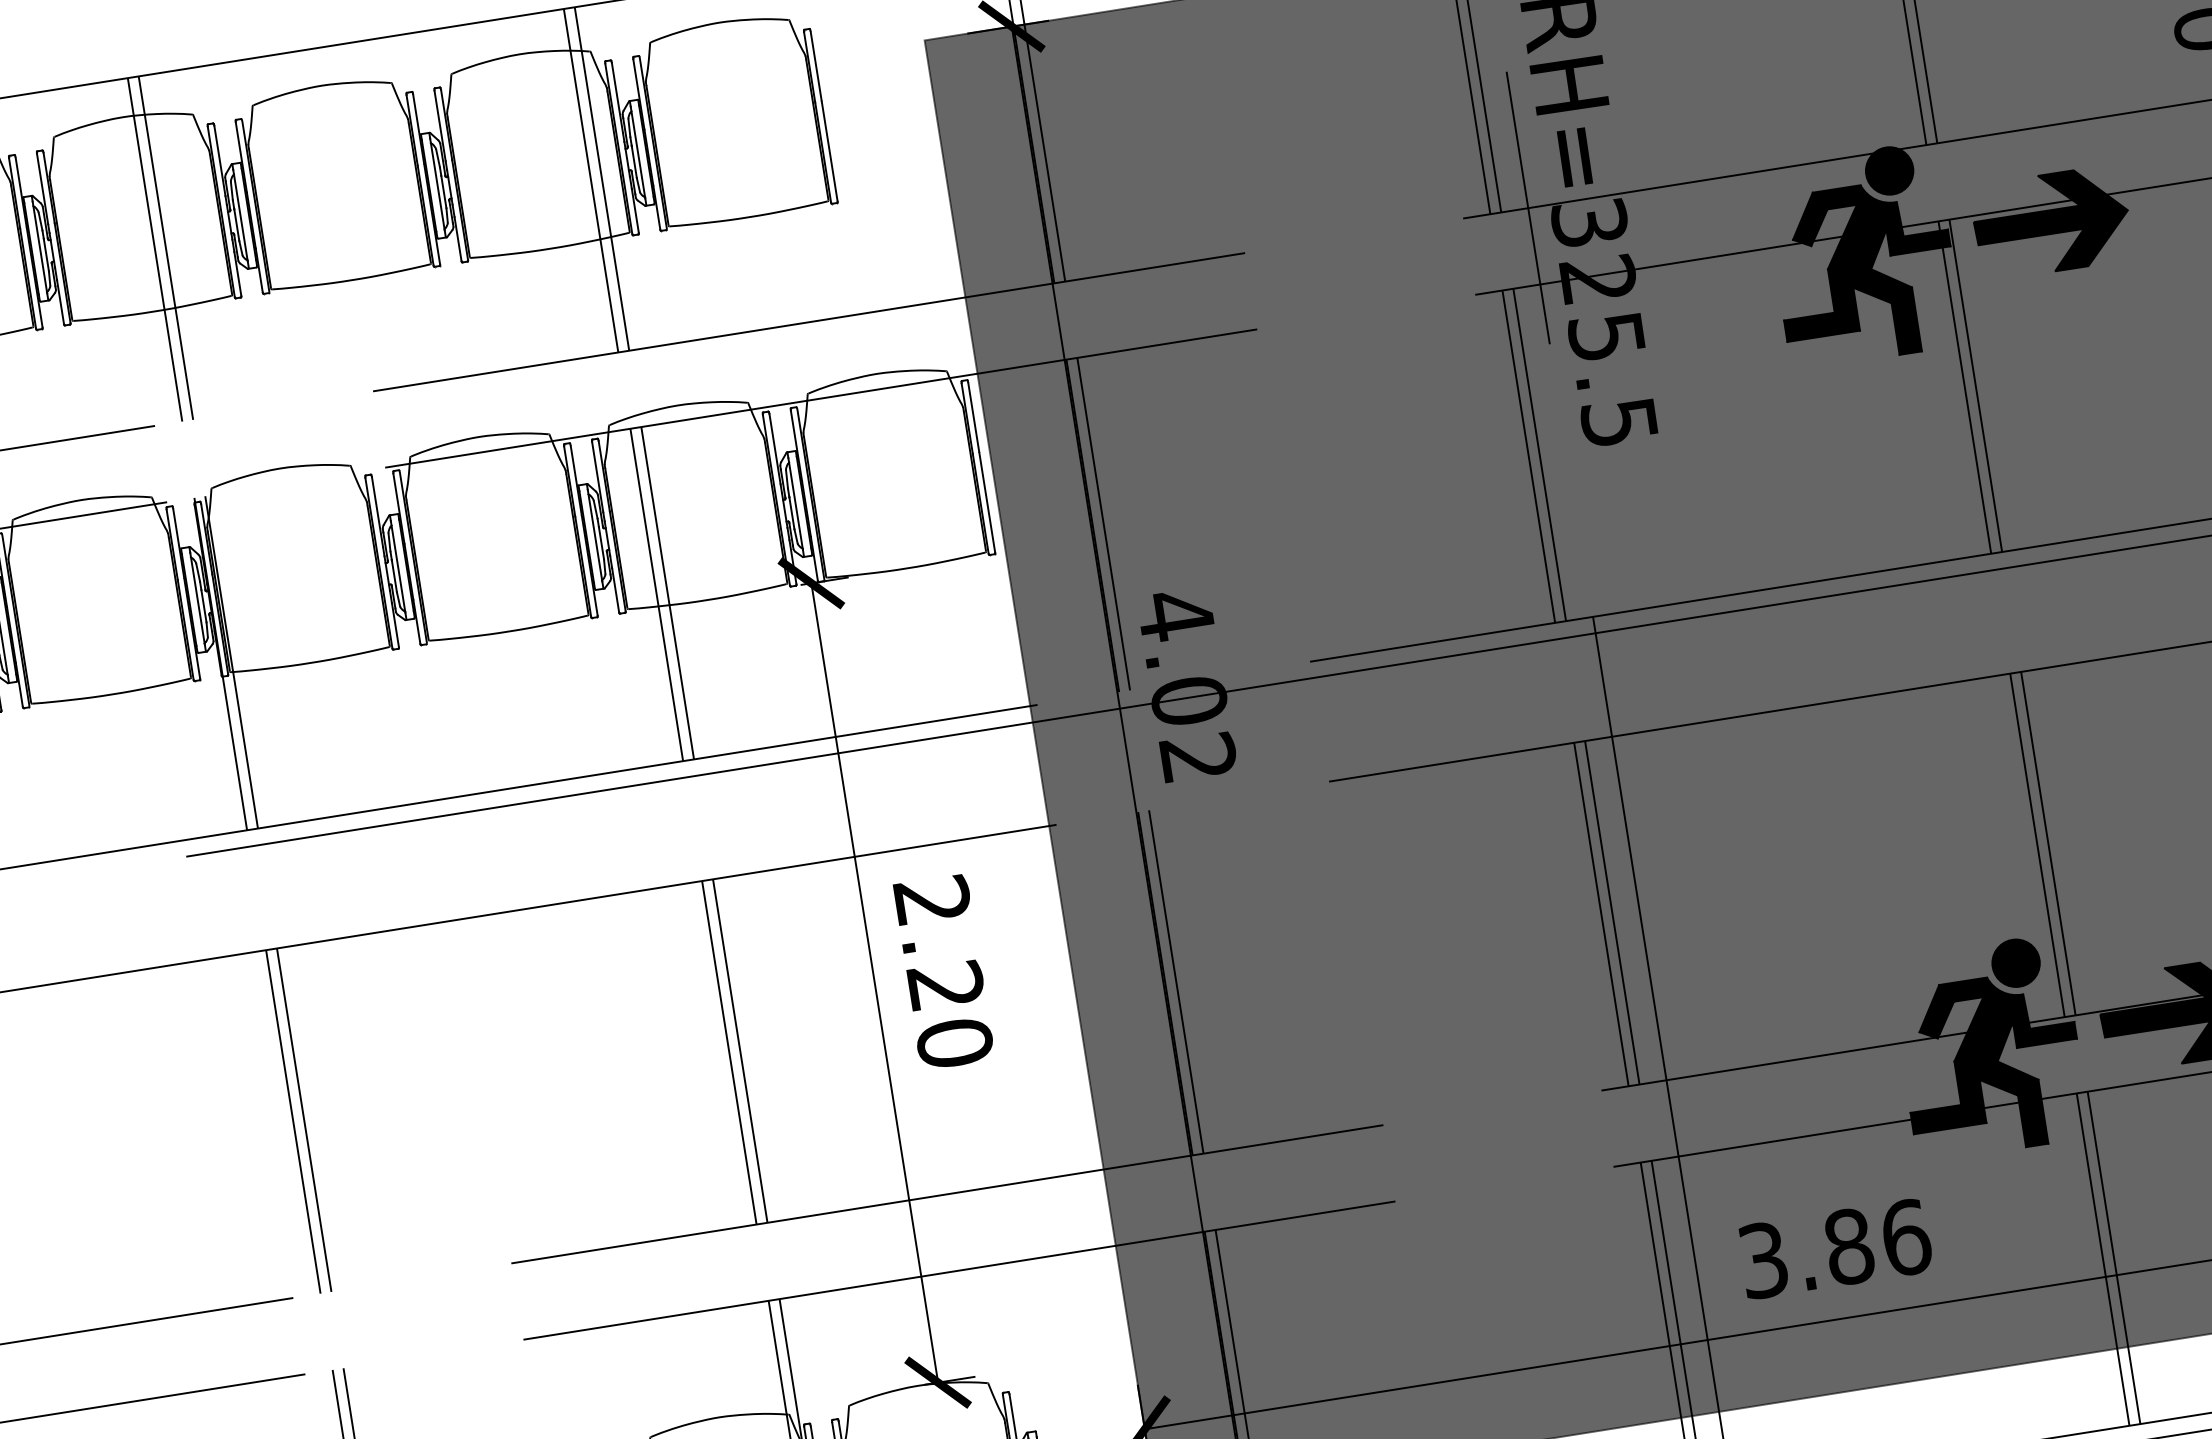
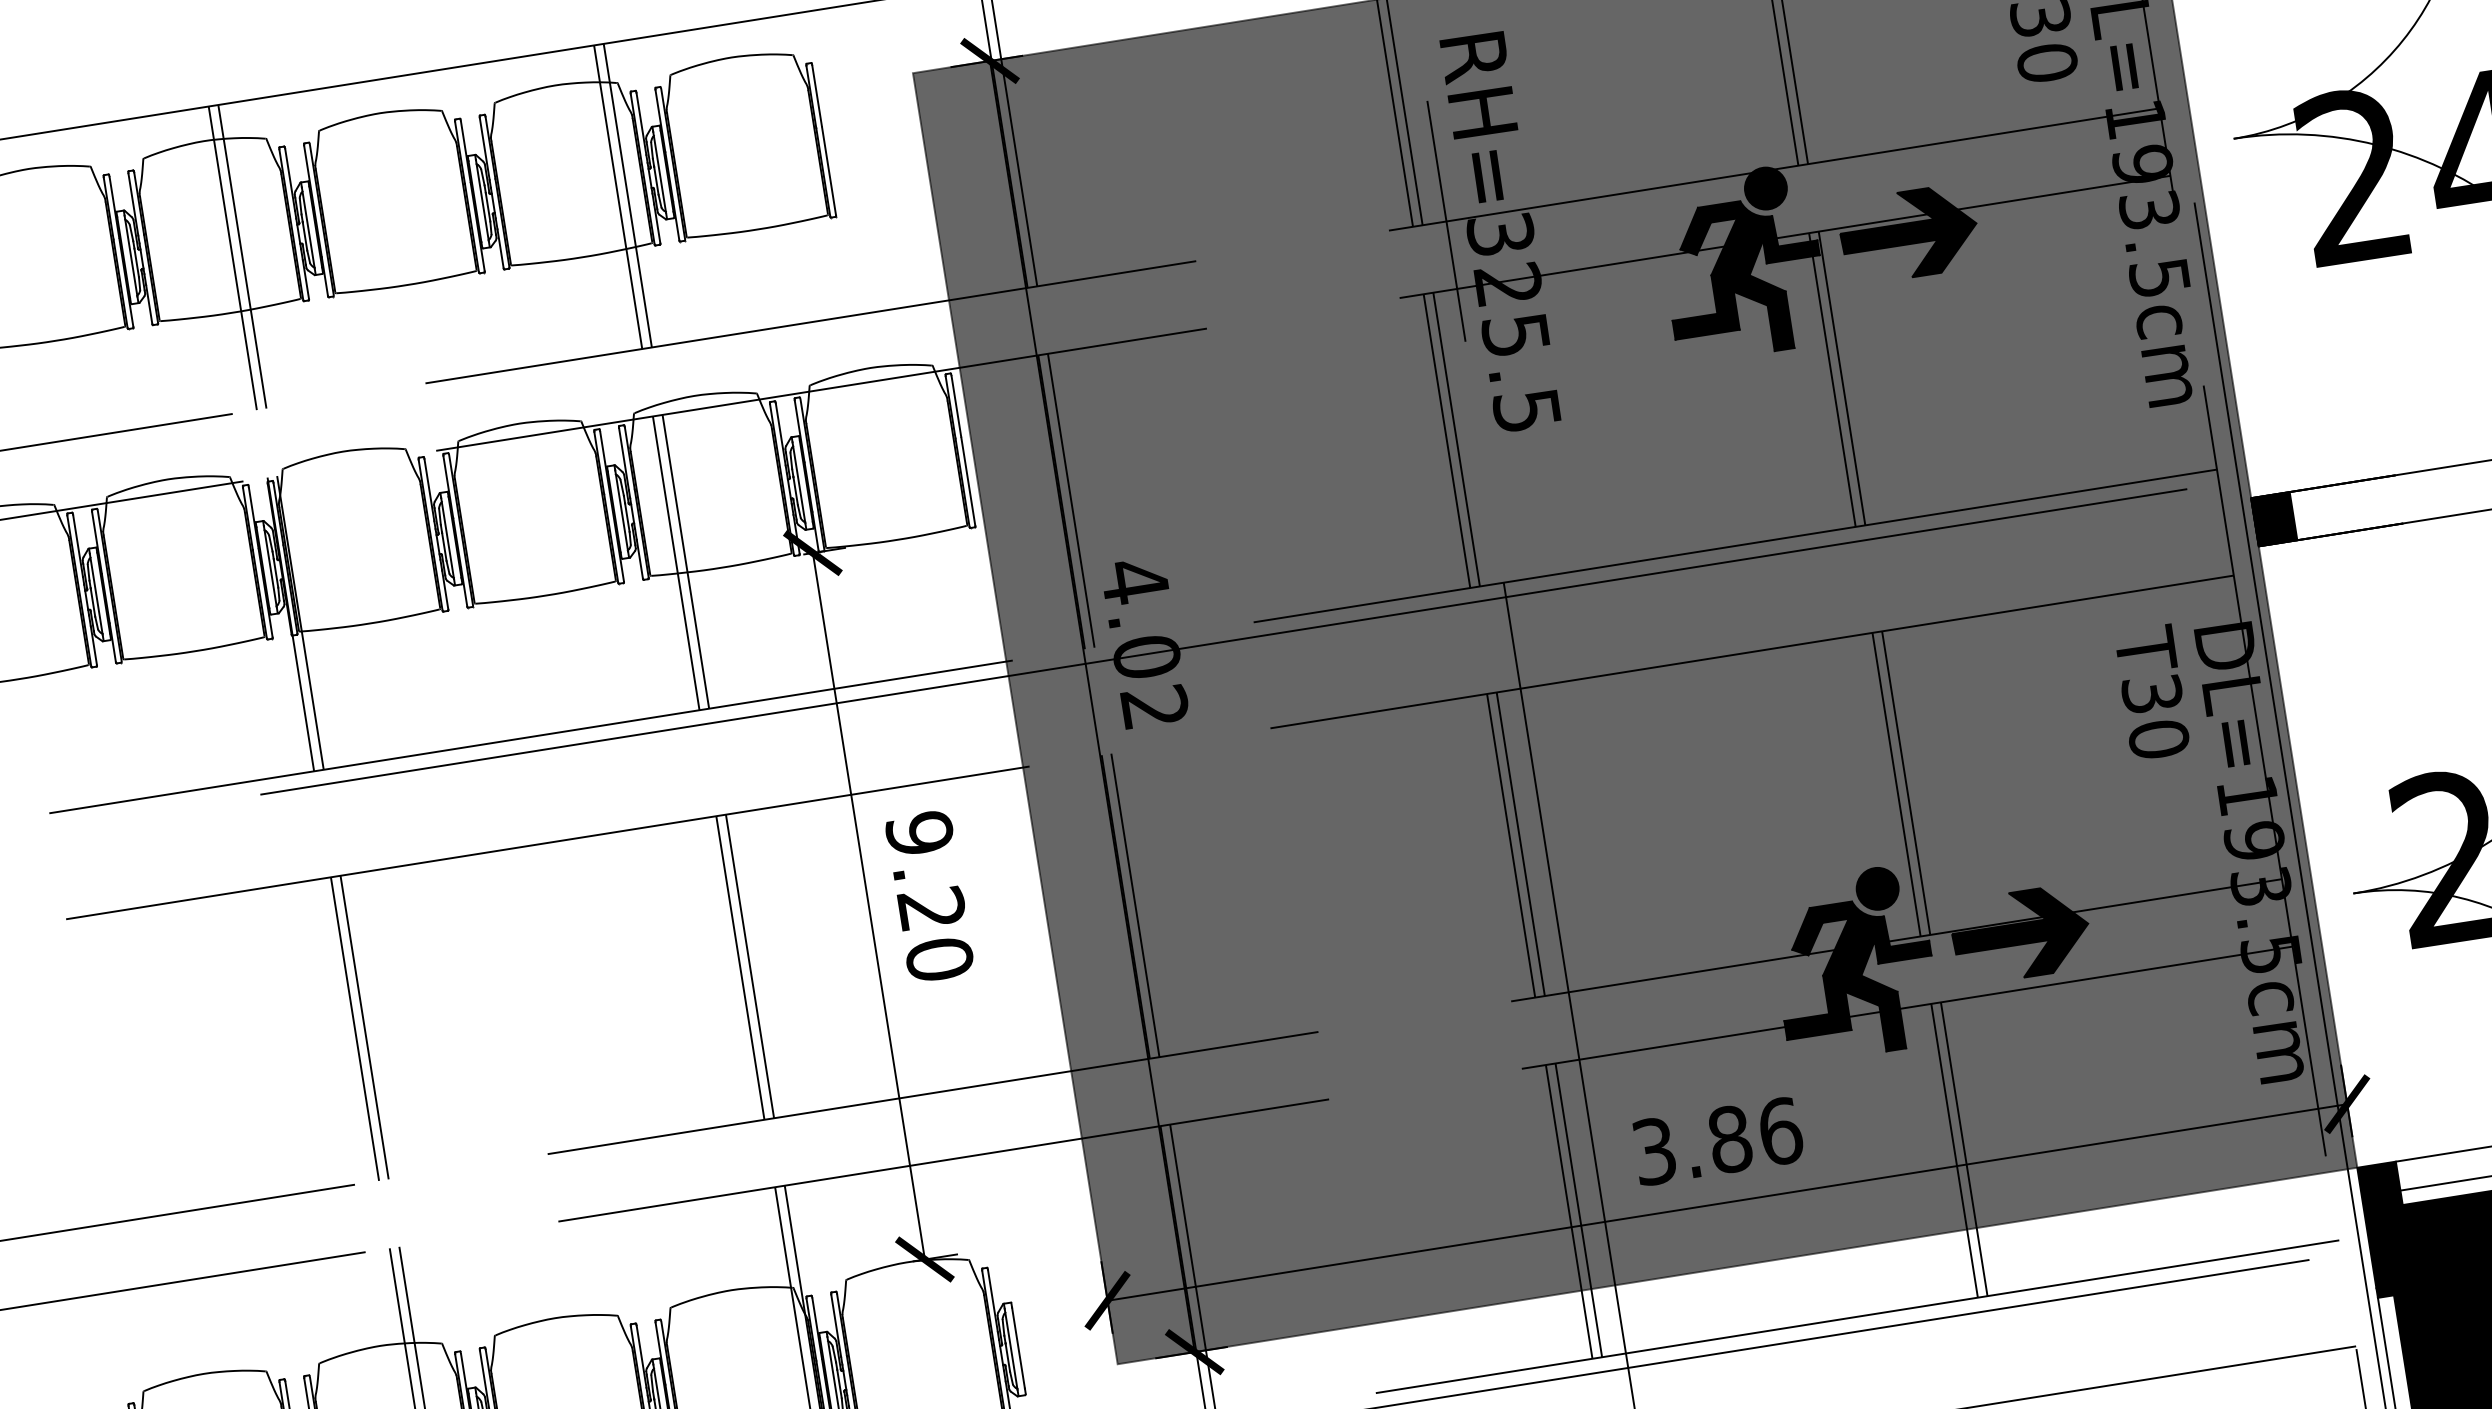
text: (930, 899) -> (918, 832), 2.20 -> 9.20

